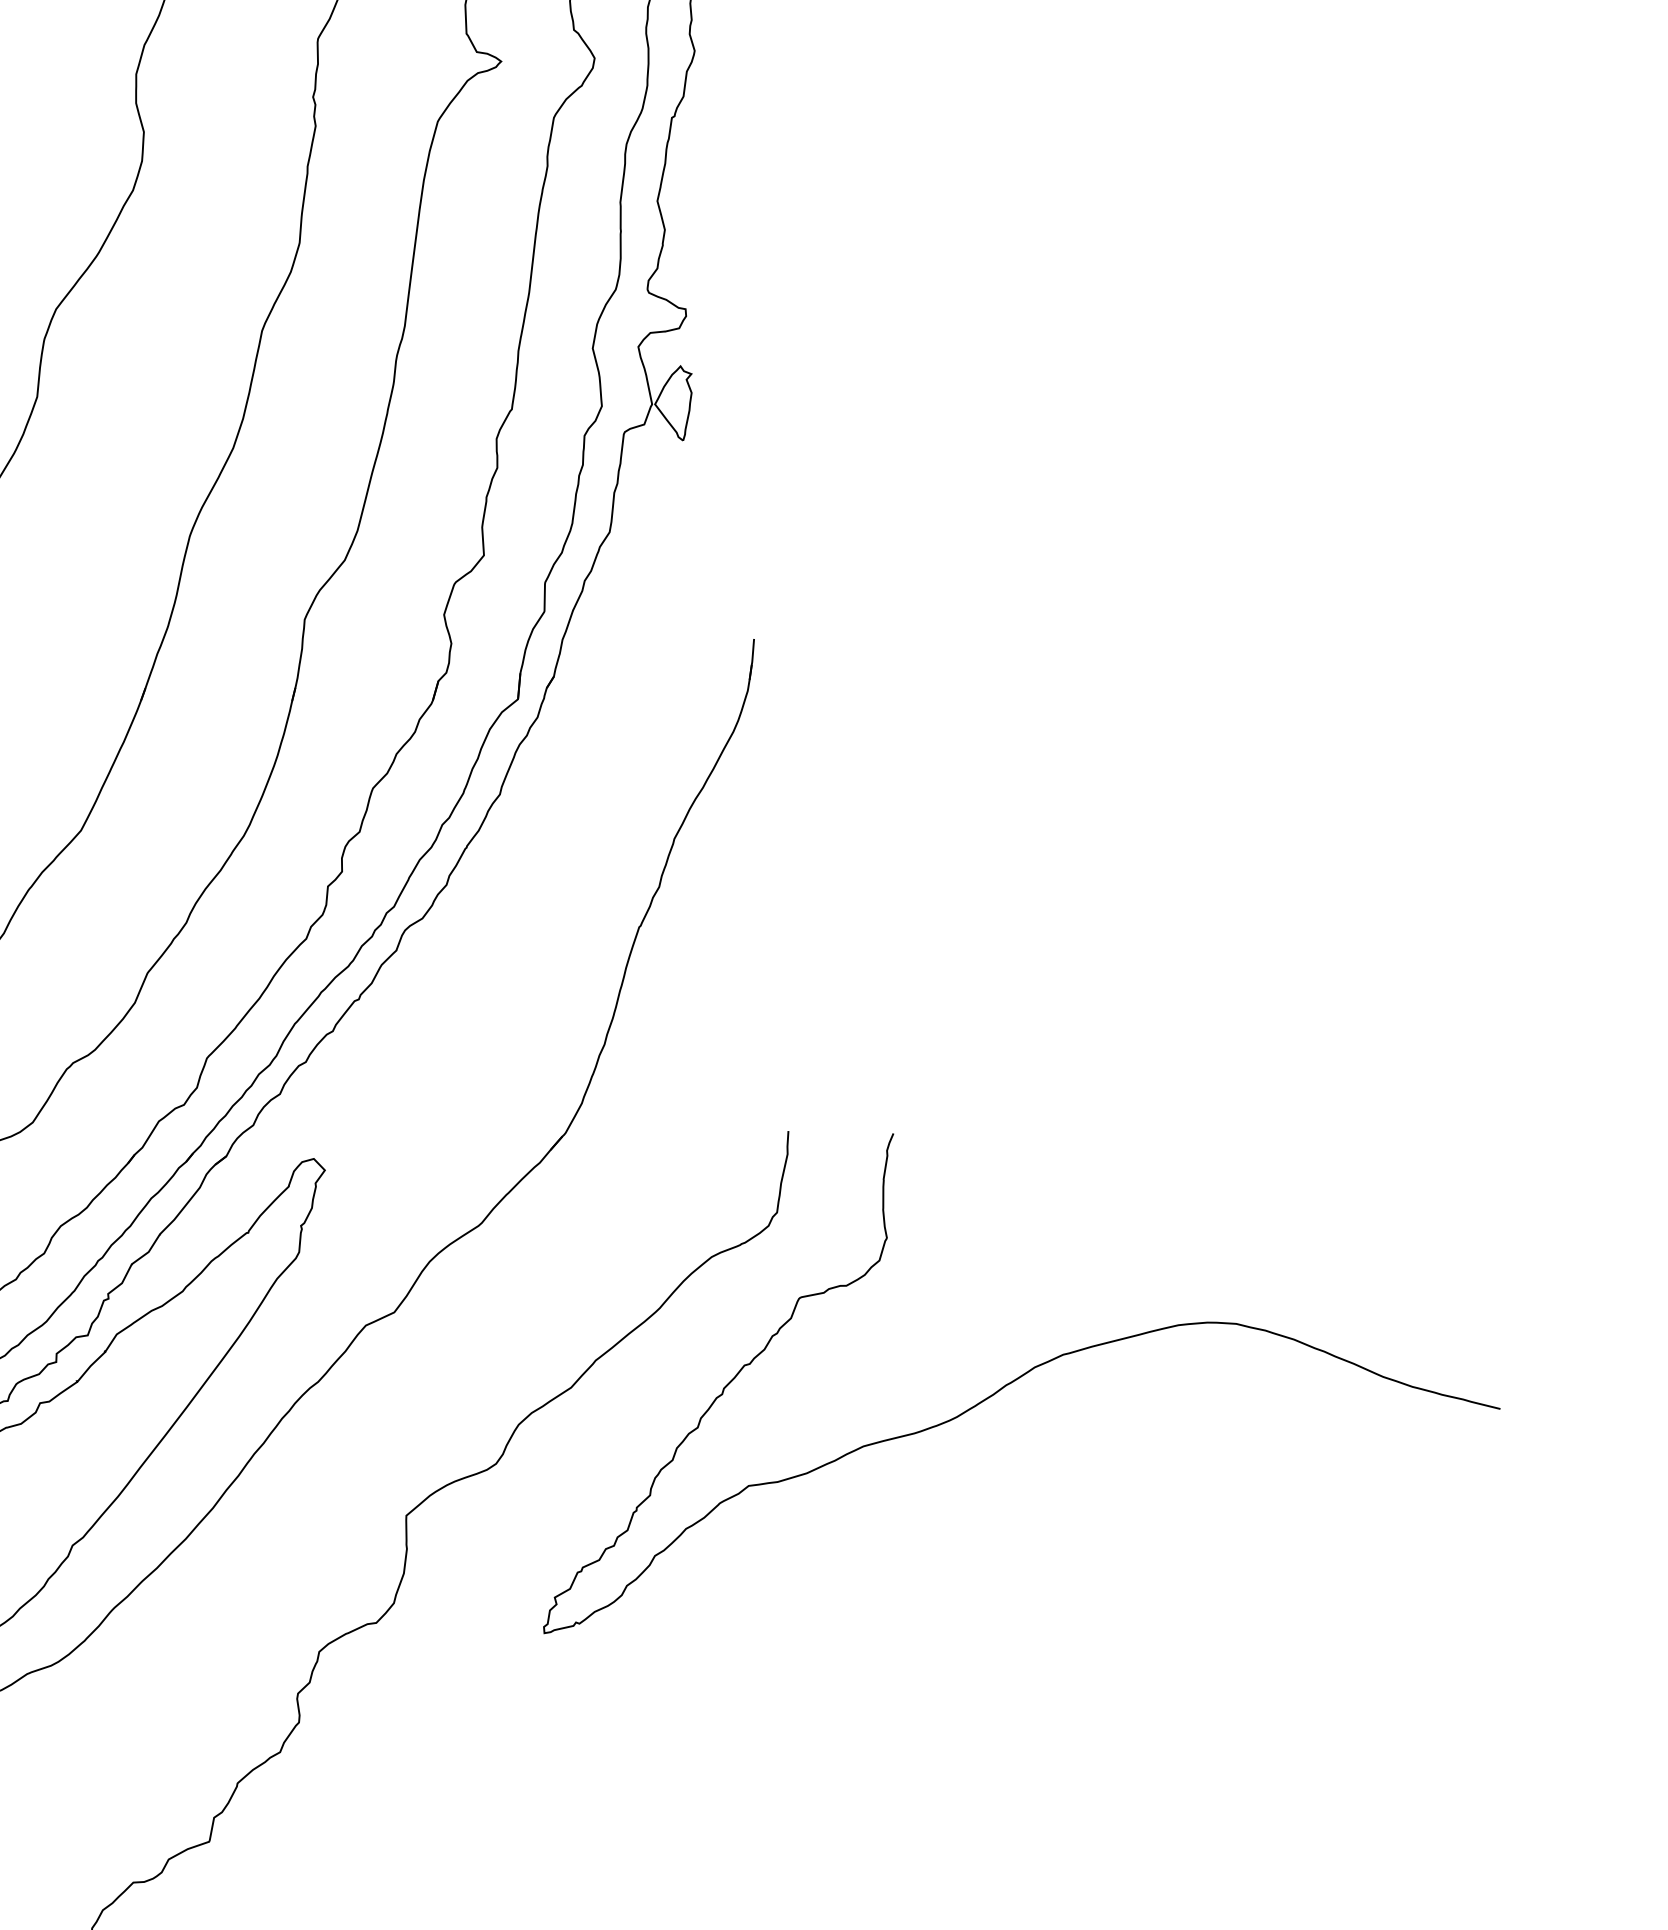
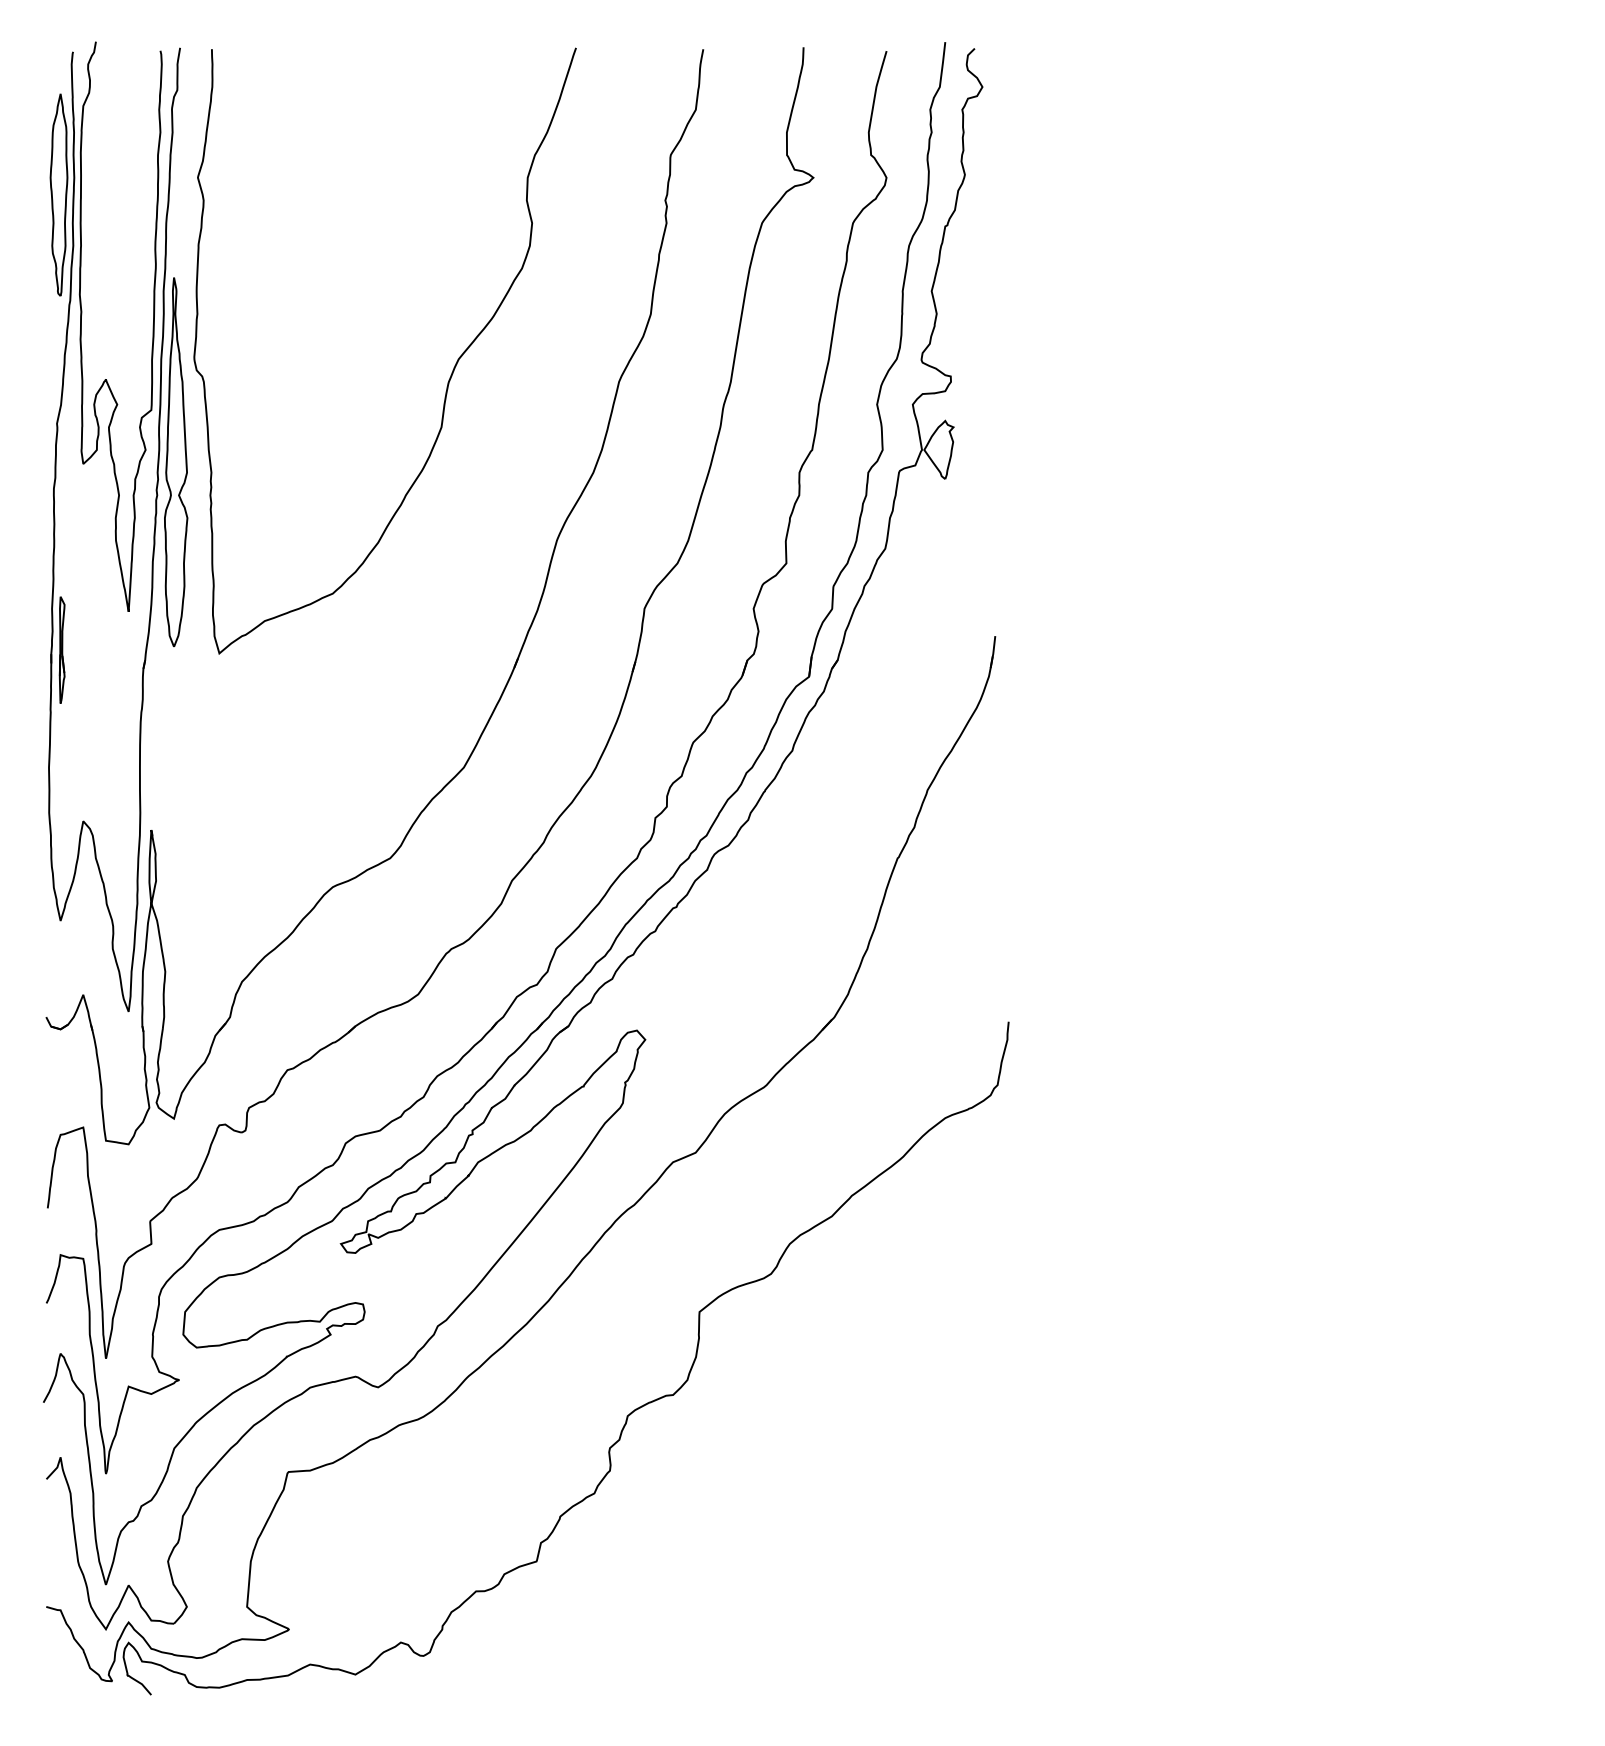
curve: (1019, 1375) -> (1182, 1219), removed

